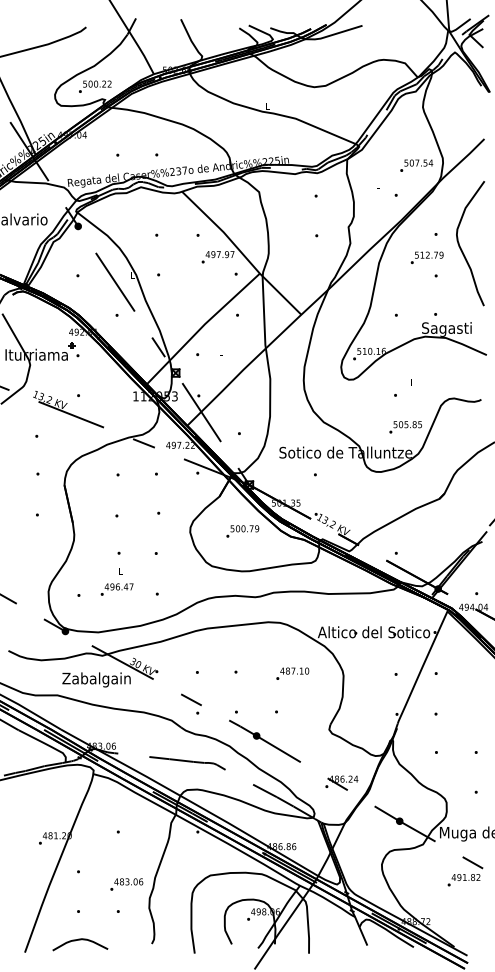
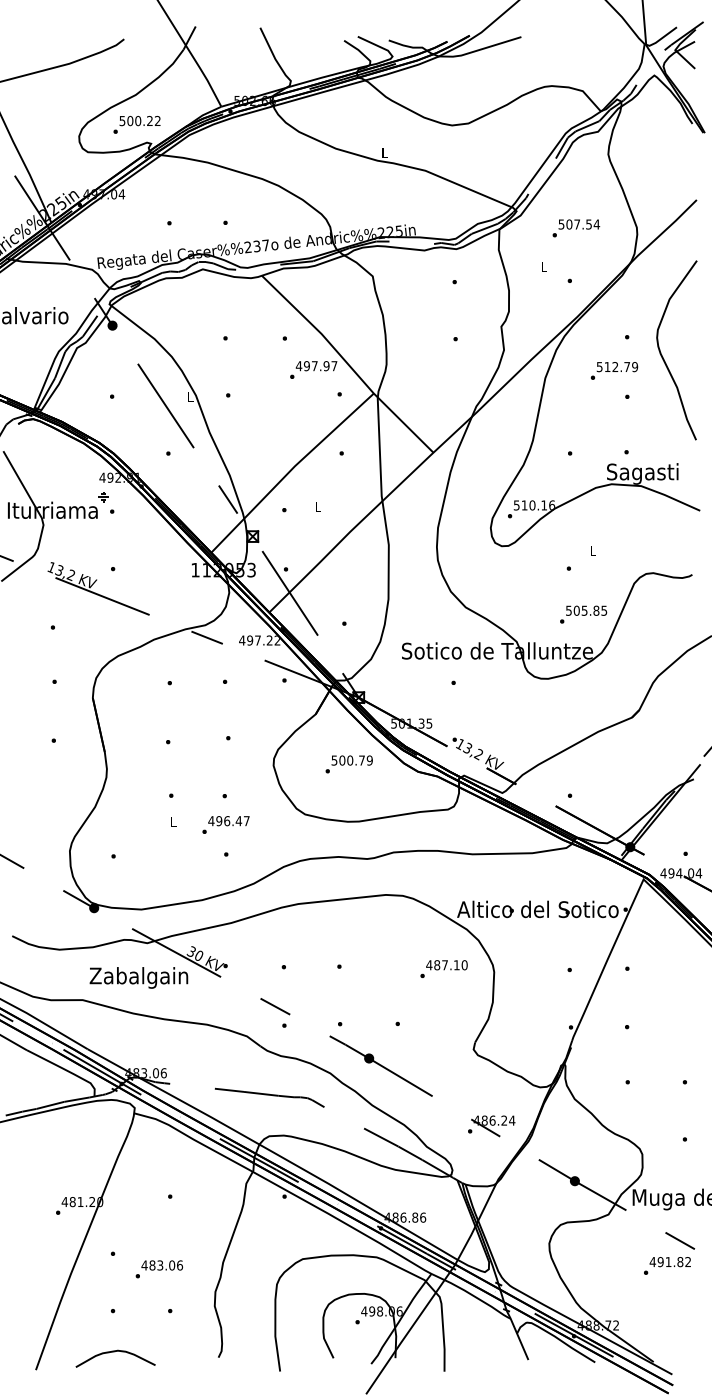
text: (416, 165) -> (576, 227), moved
text: (116, 589) -> (225, 824), moved
text: (292, 673) -> (443, 968), moved
text: (126, 884) -> (158, 1269), moved

